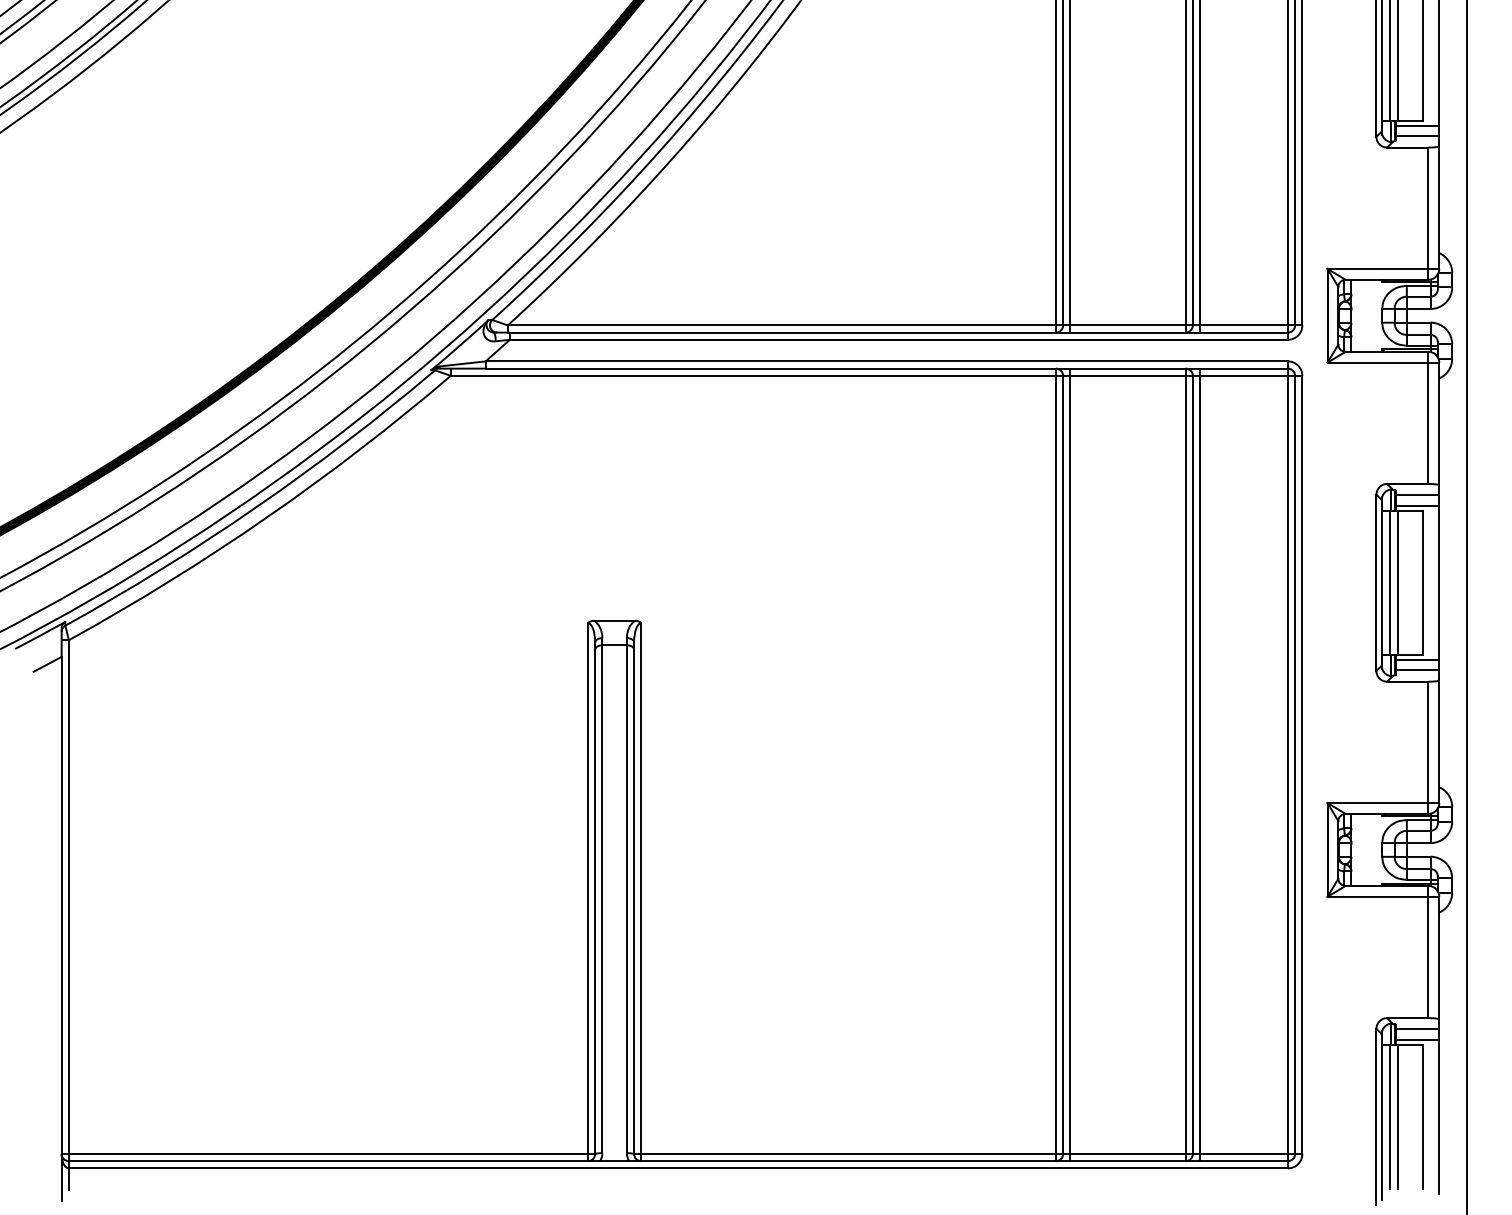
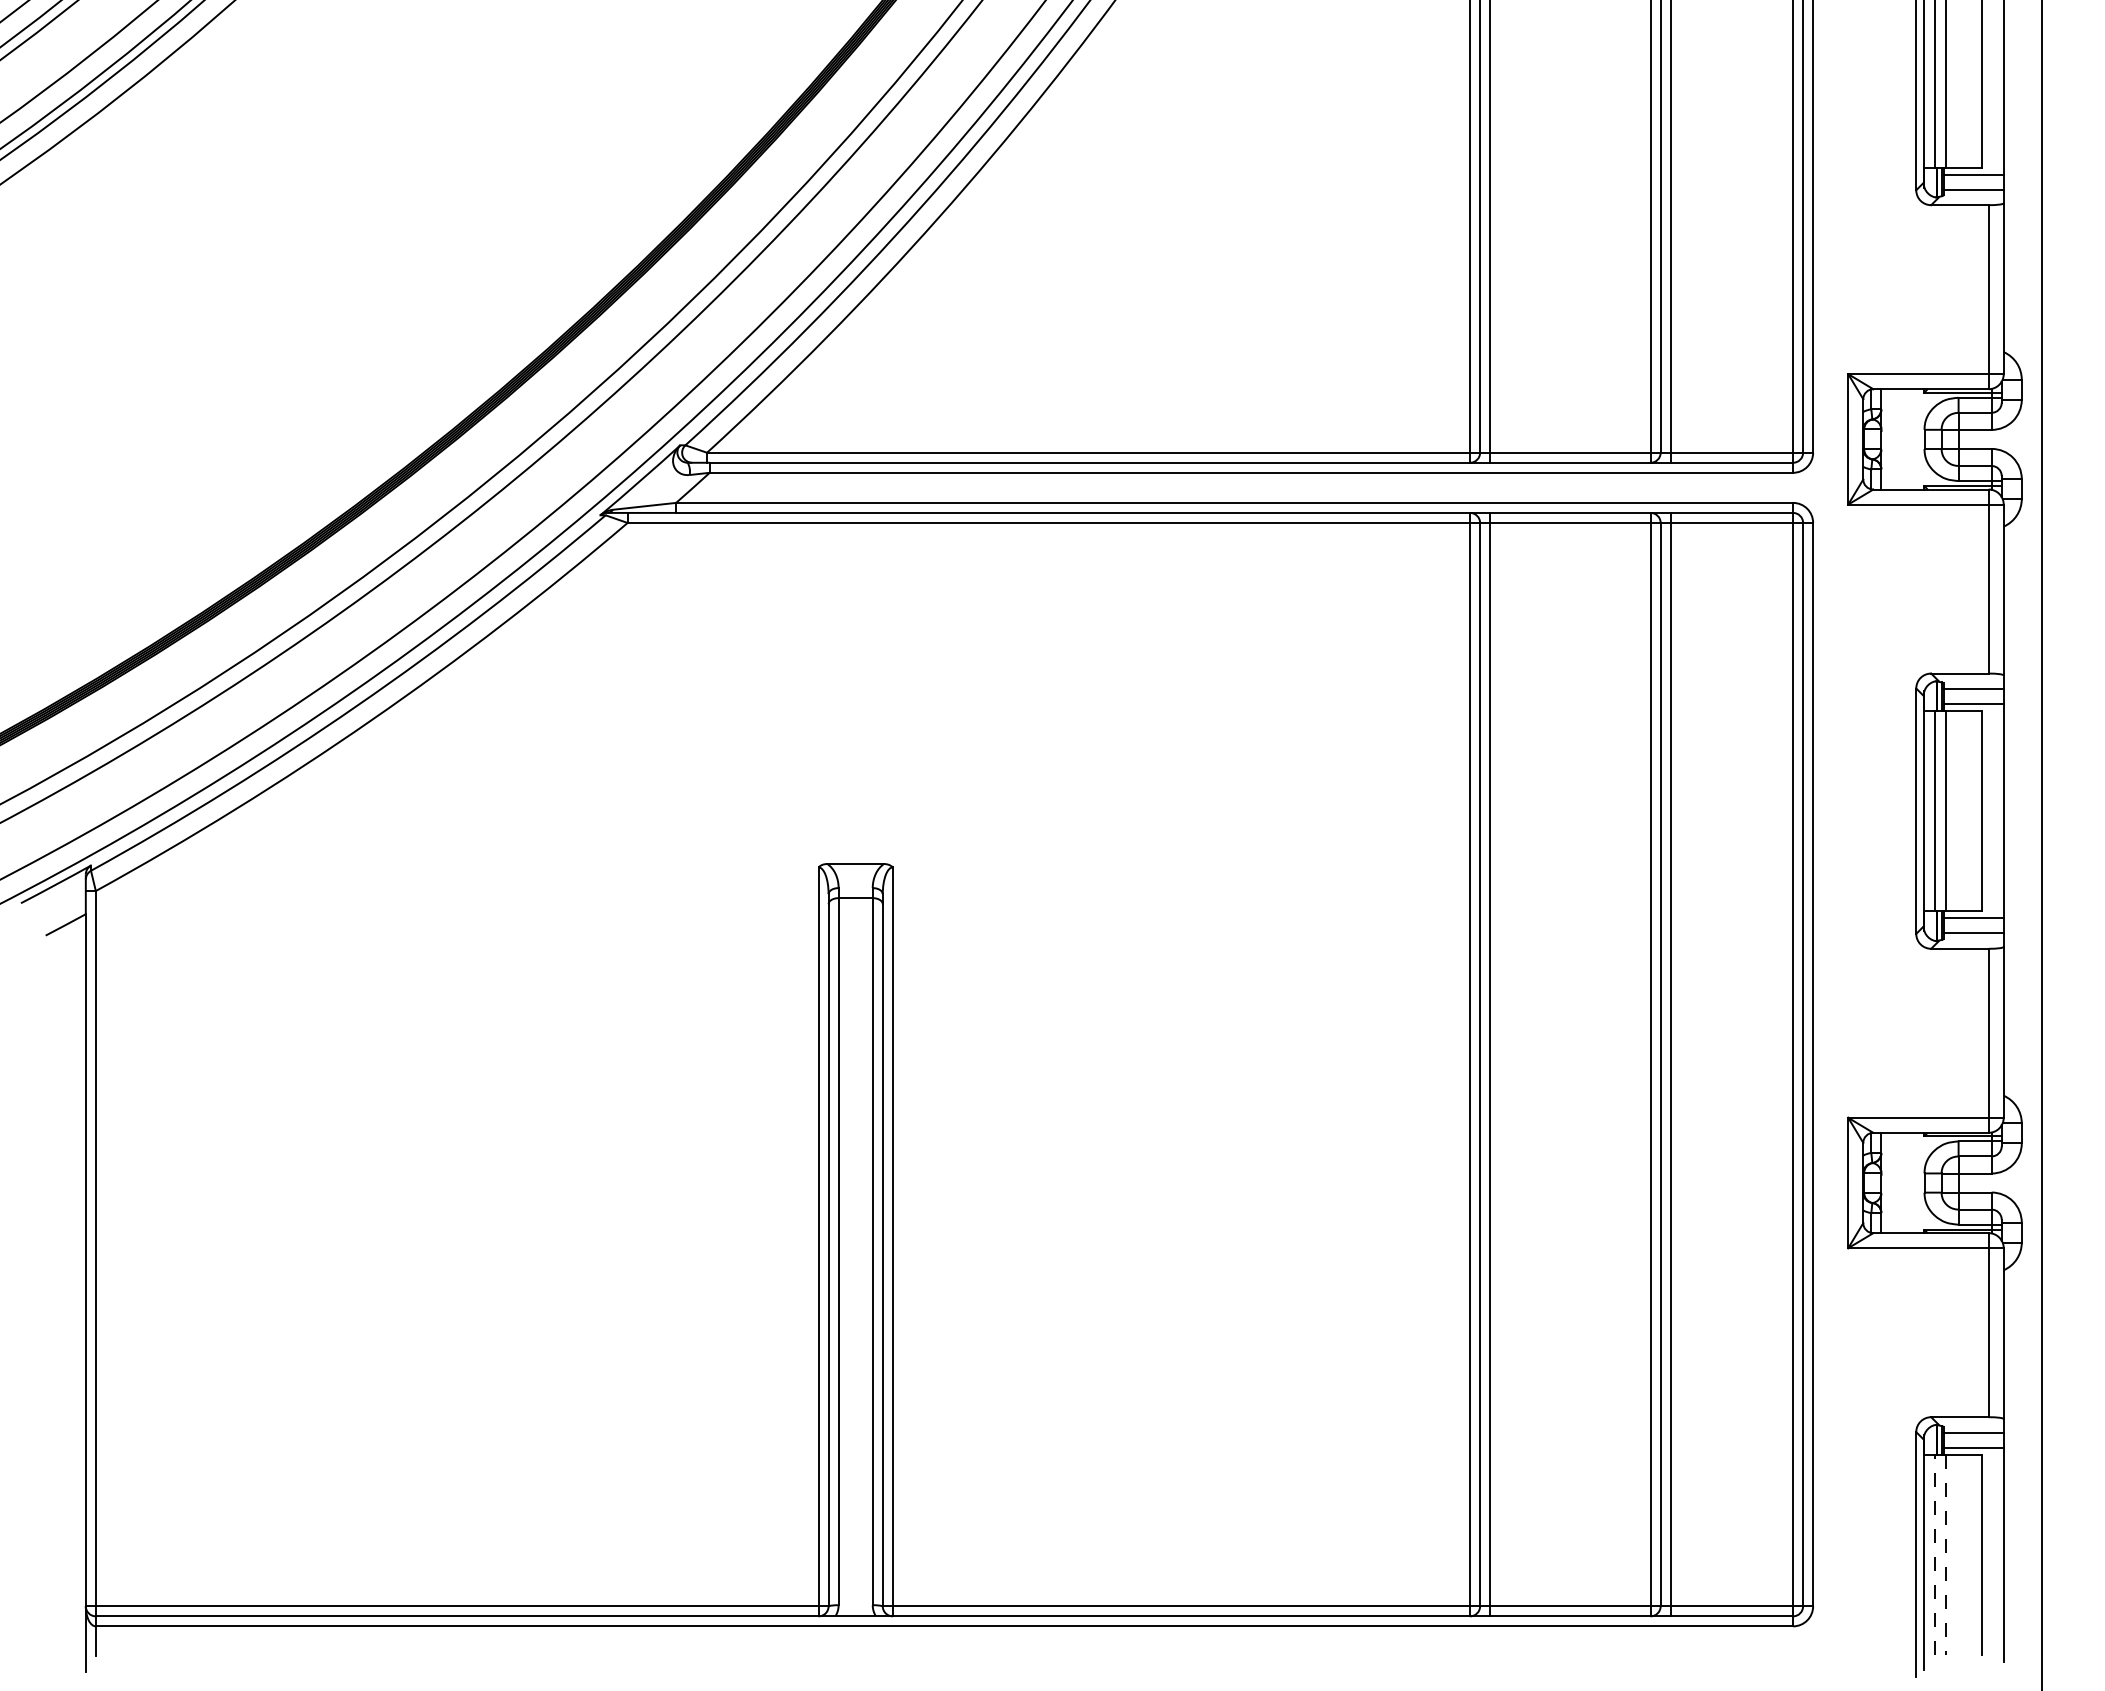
line: (1390, 1116) -> (1935, 1554), solid -> dashed
line: (1397, 1117) -> (1945, 1555), solid -> dashed

